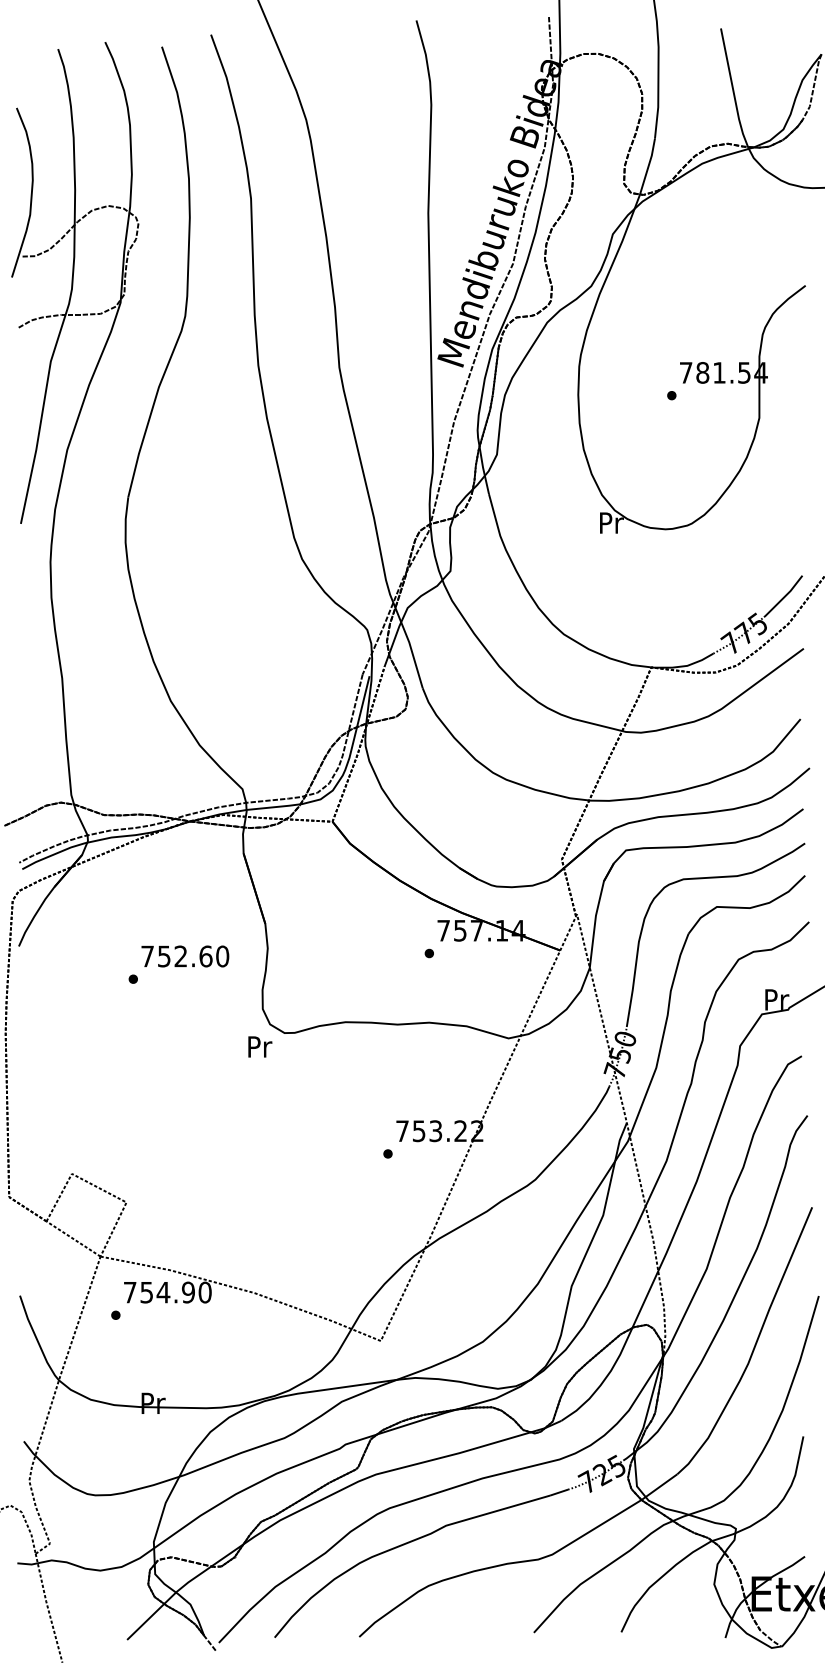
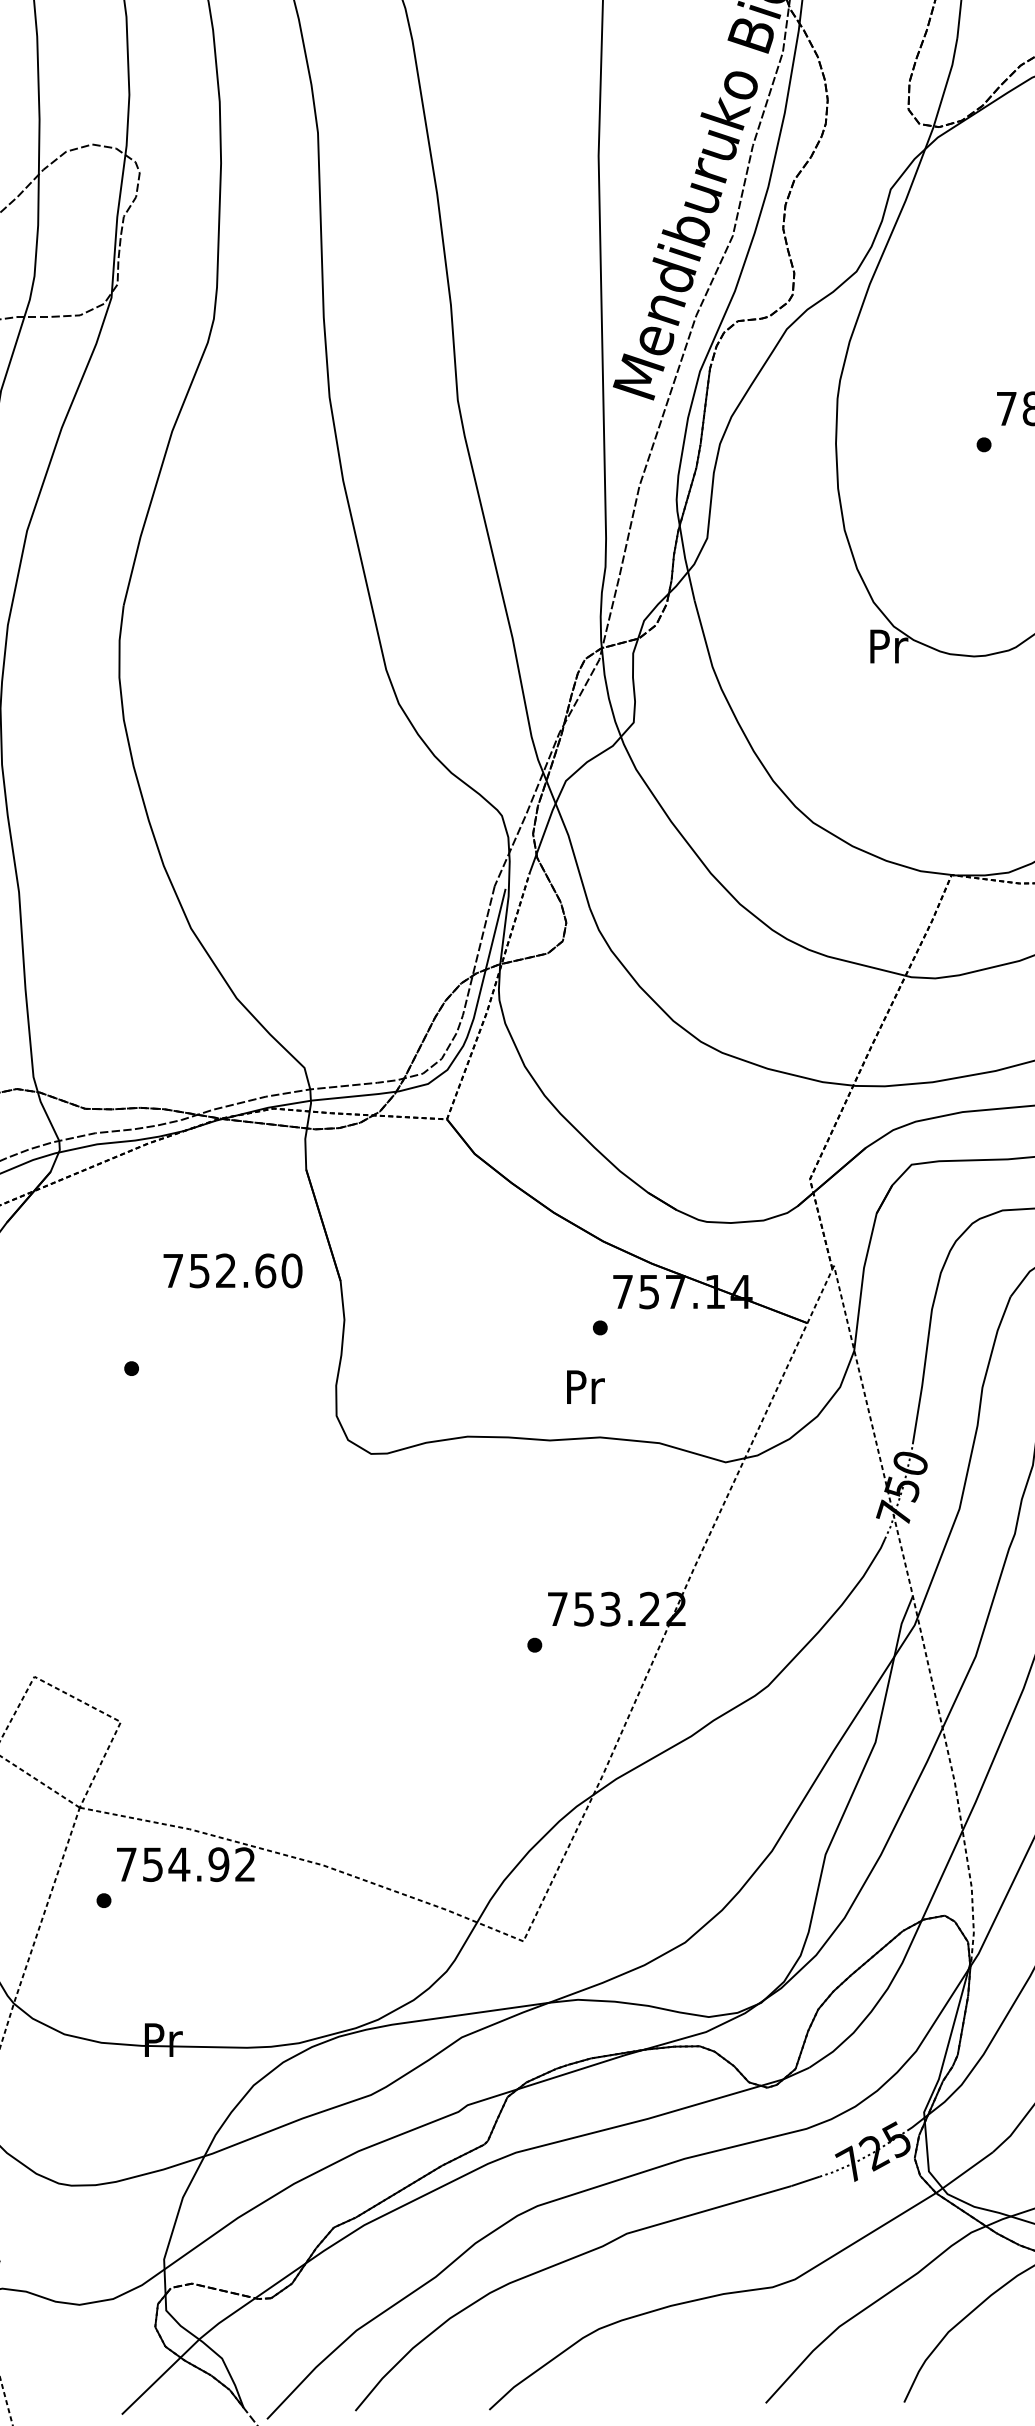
text: (185, 956) -> (233, 1270), moved
text: (260, 1046) -> (586, 1386), moved
text: (204, 1292) -> (244, 1864), 754.90 -> 754.92

